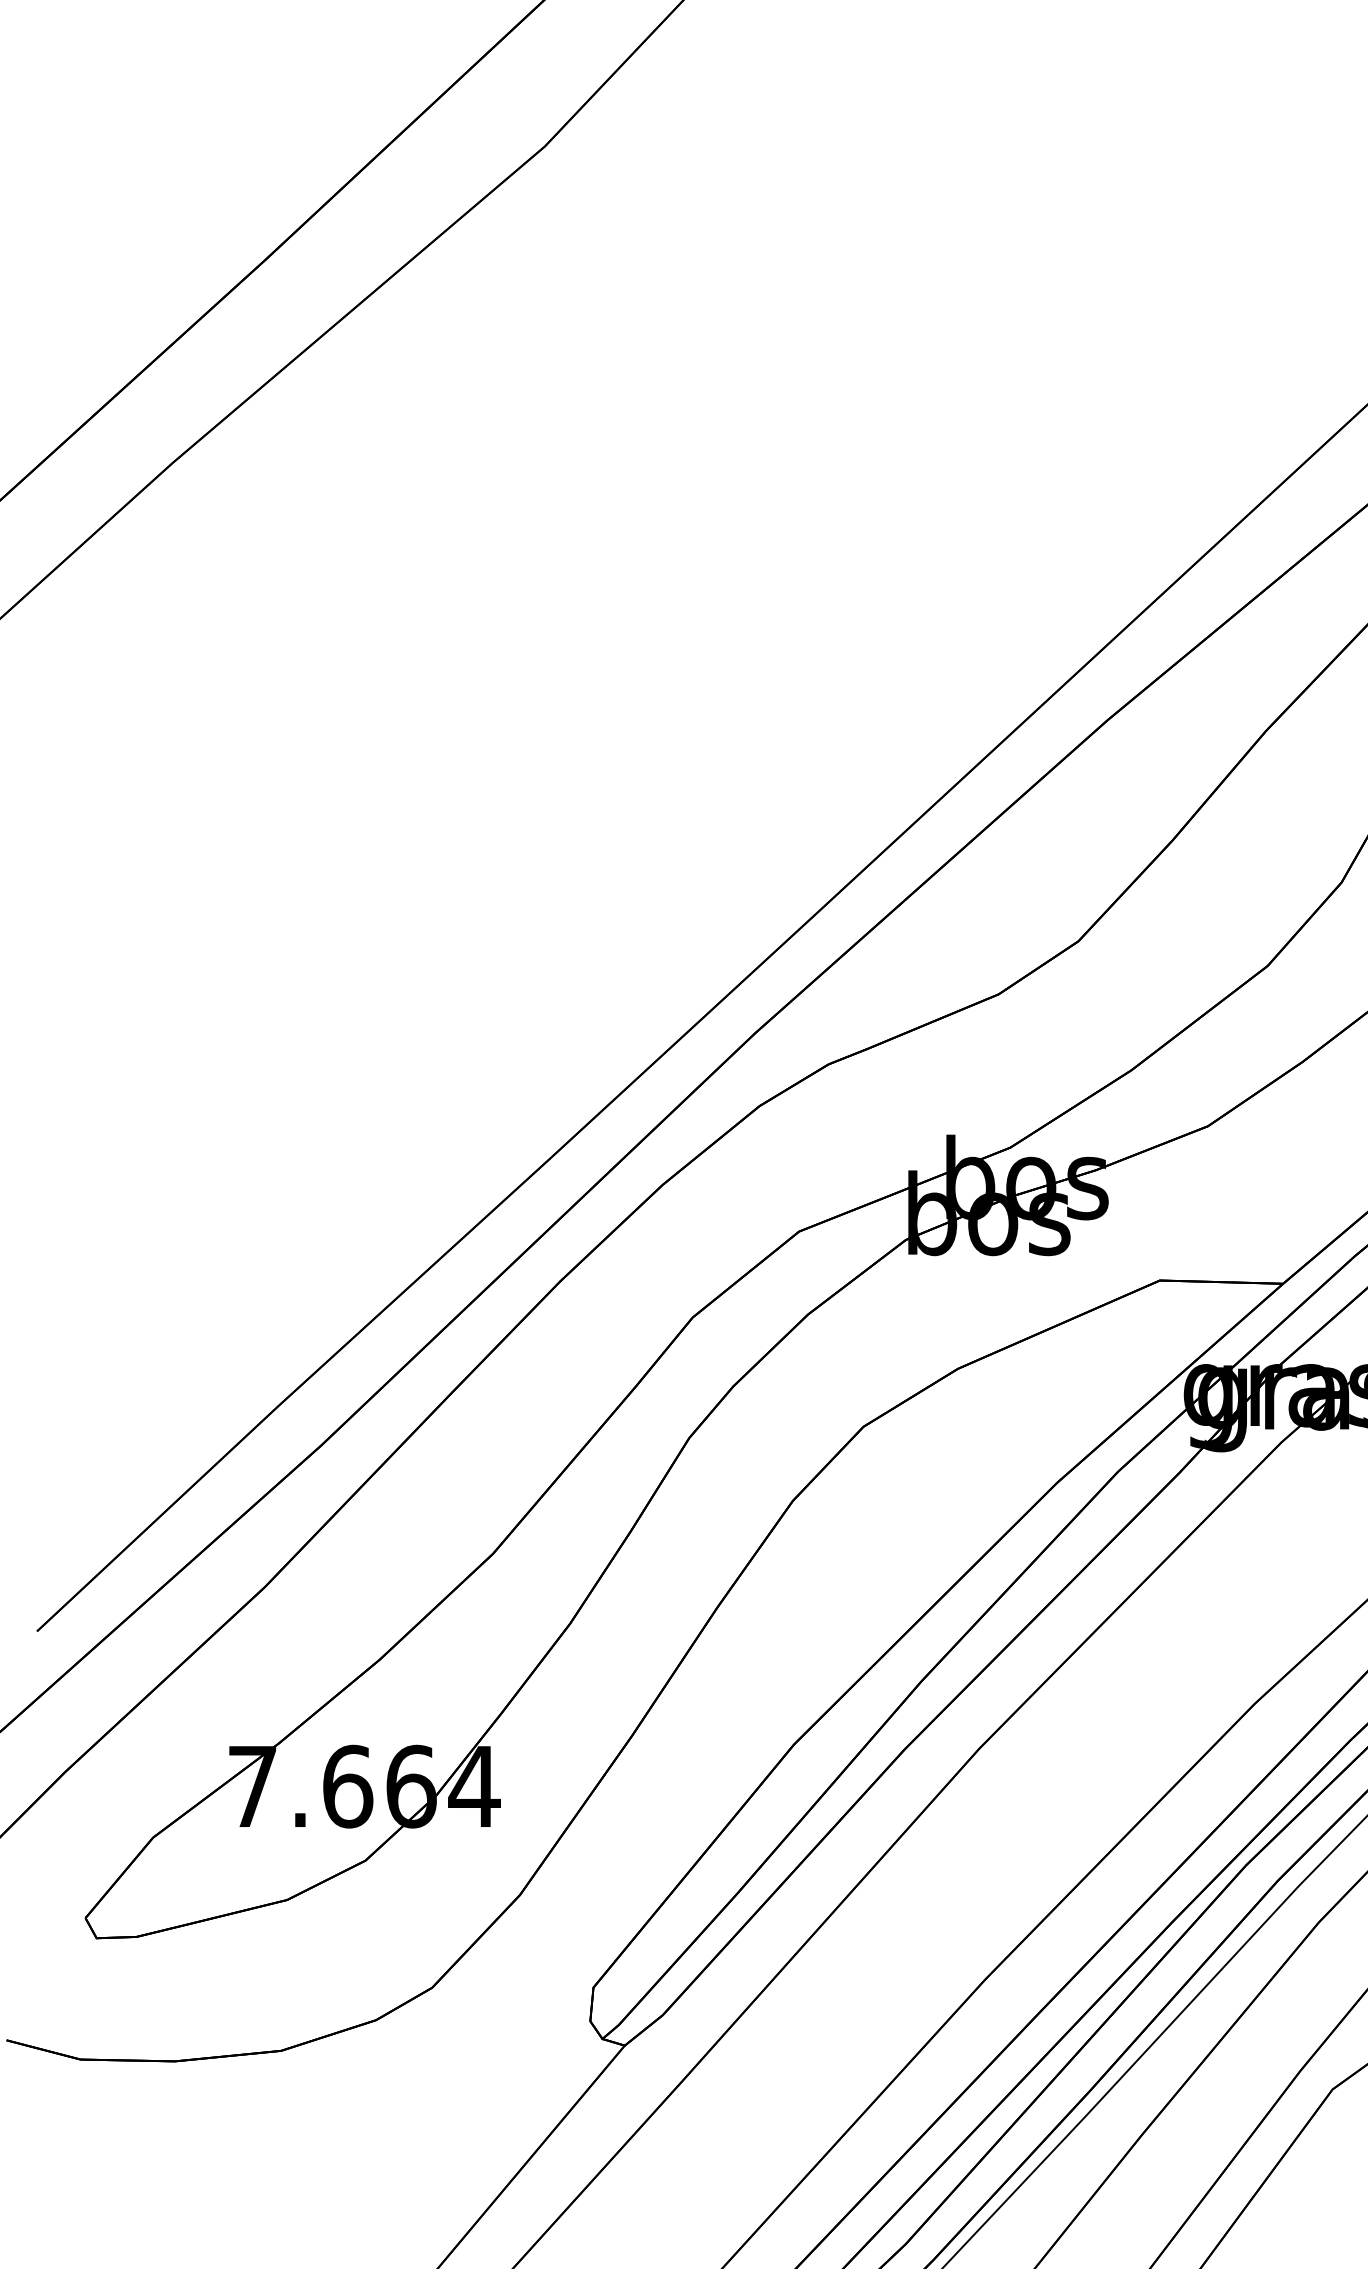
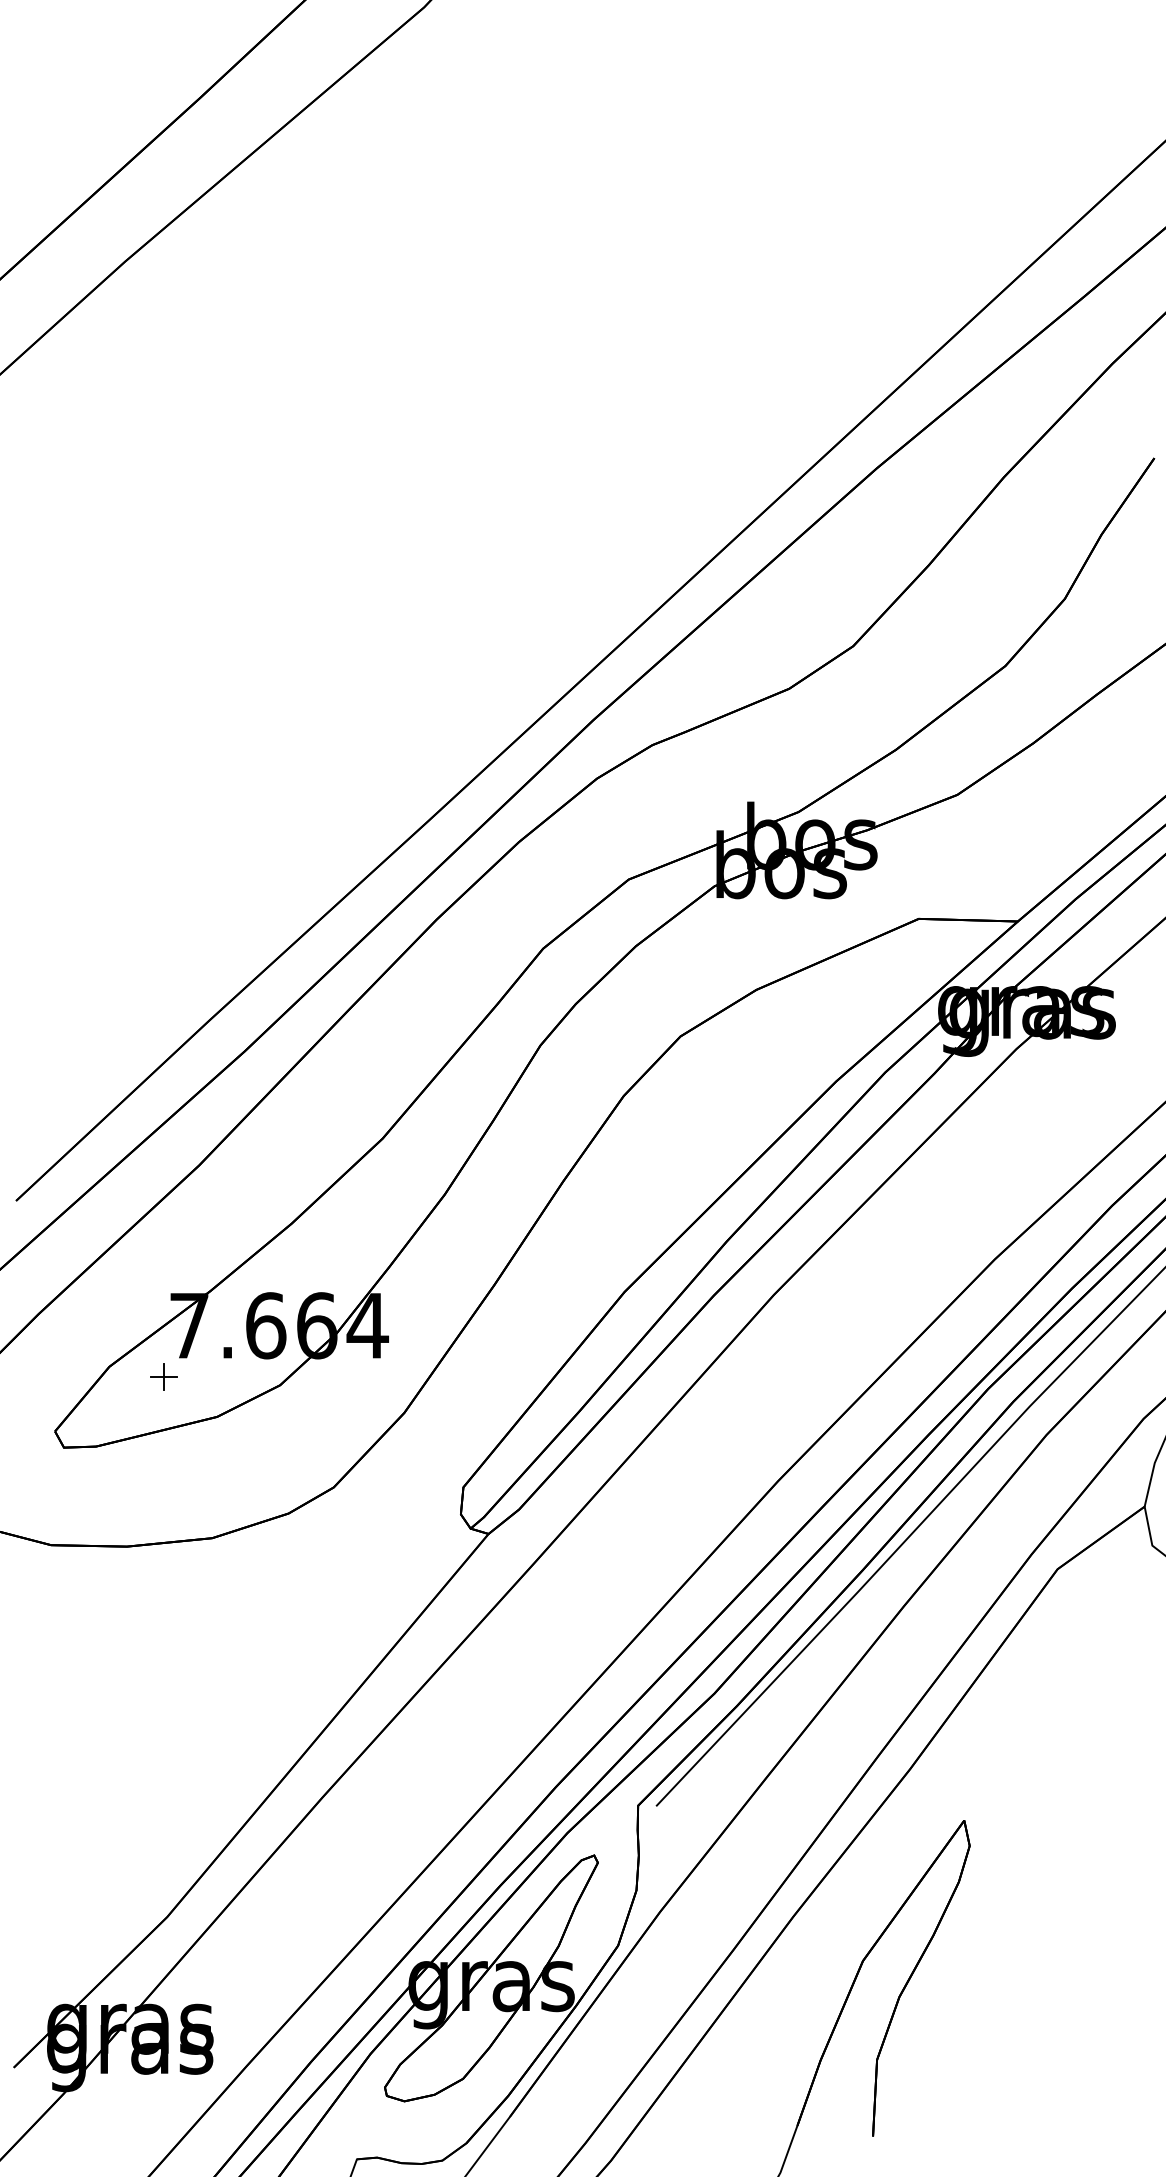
part: (220, 1849) -> (163, 1376), added

